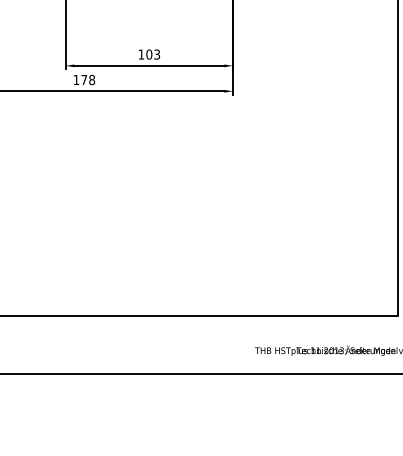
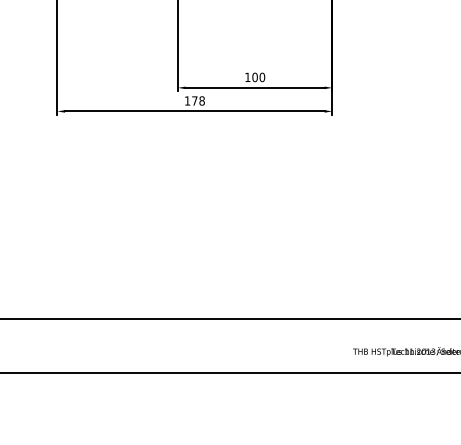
text: (157, 54) -> (262, 77), 103 -> 100

